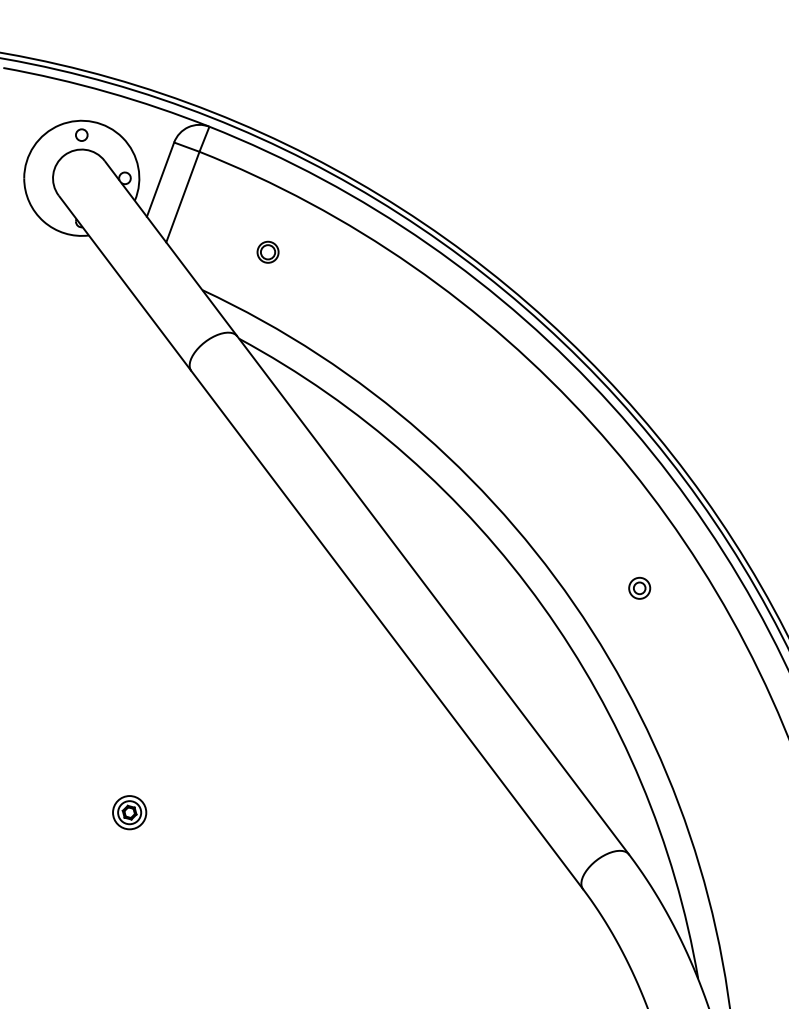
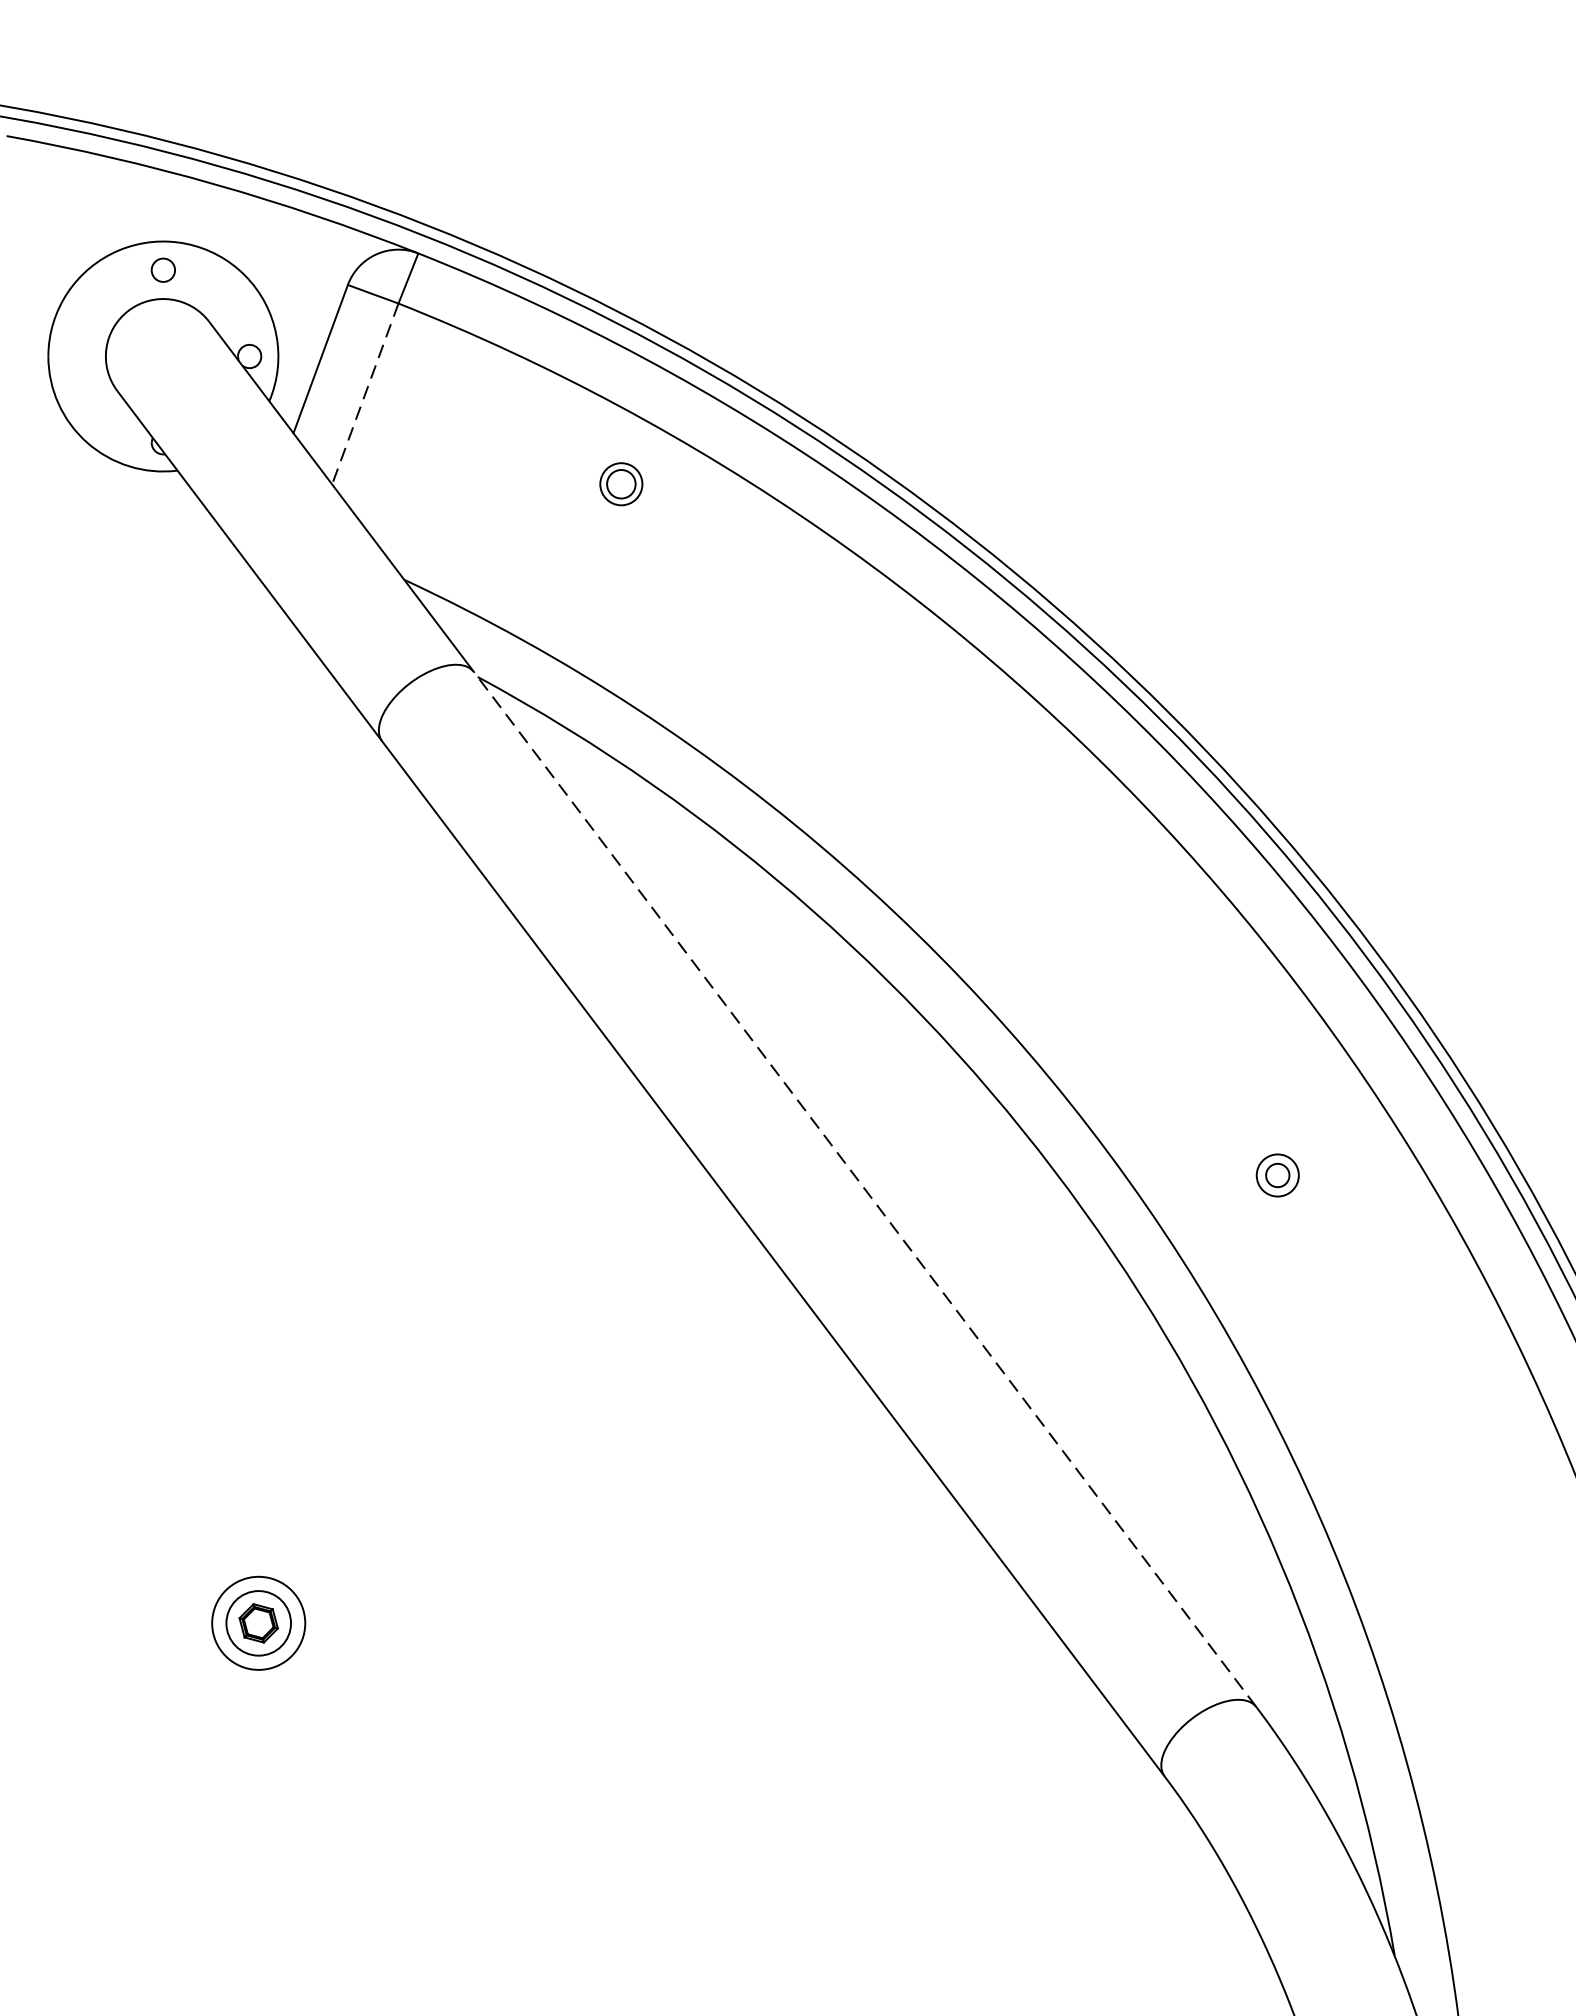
line: (182, 197) -> (364, 394), solid -> dashed
part: (267, 251) -> (620, 482), moved
line: (433, 595) -> (865, 1189), solid -> dashed
part: (129, 812) -> (258, 1623), size x1.4

